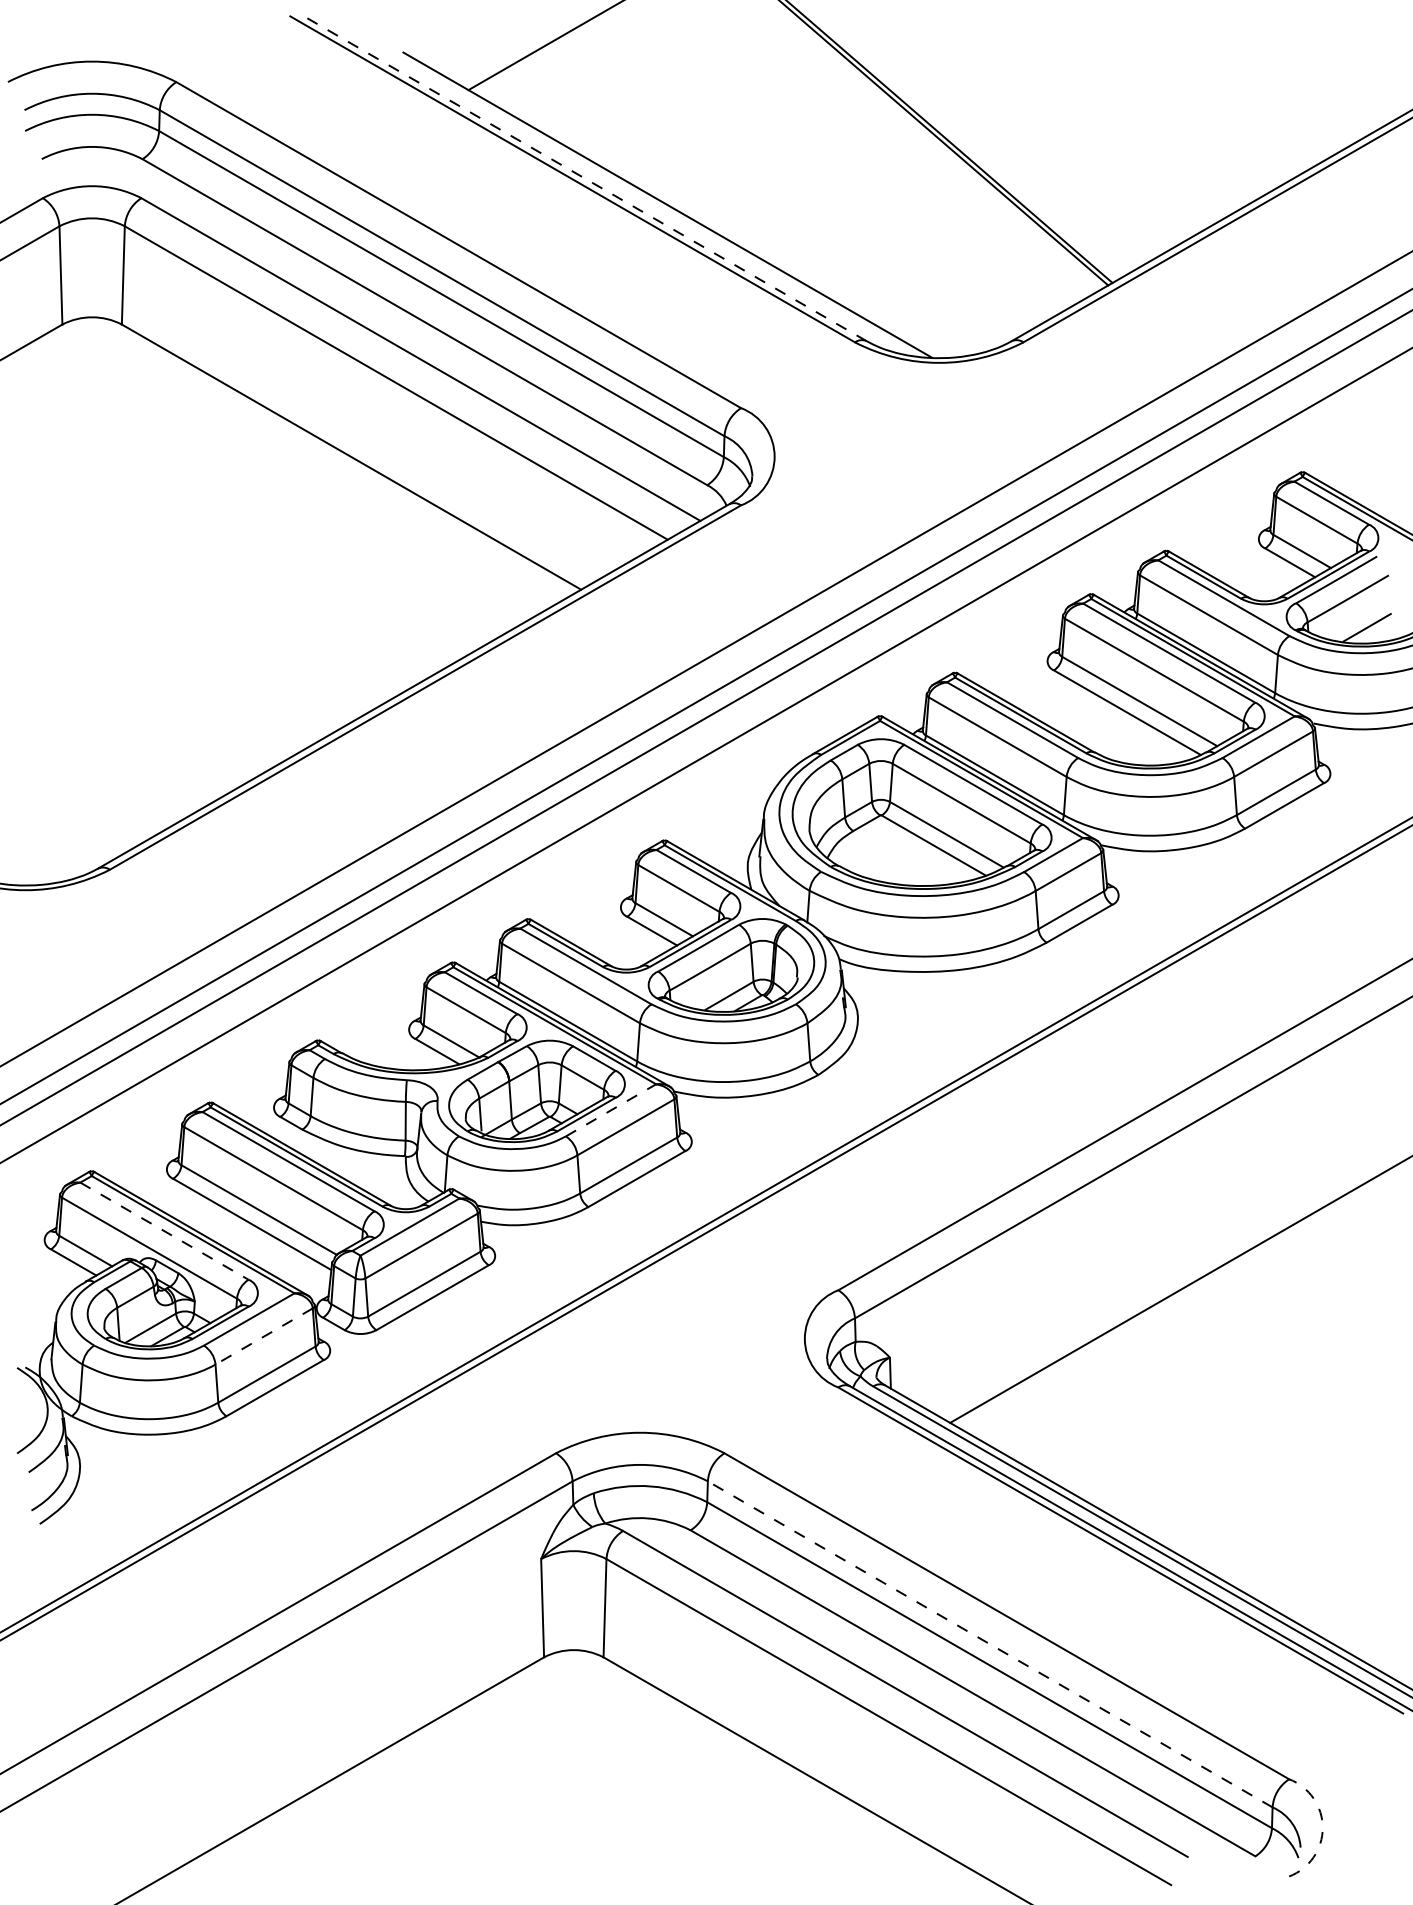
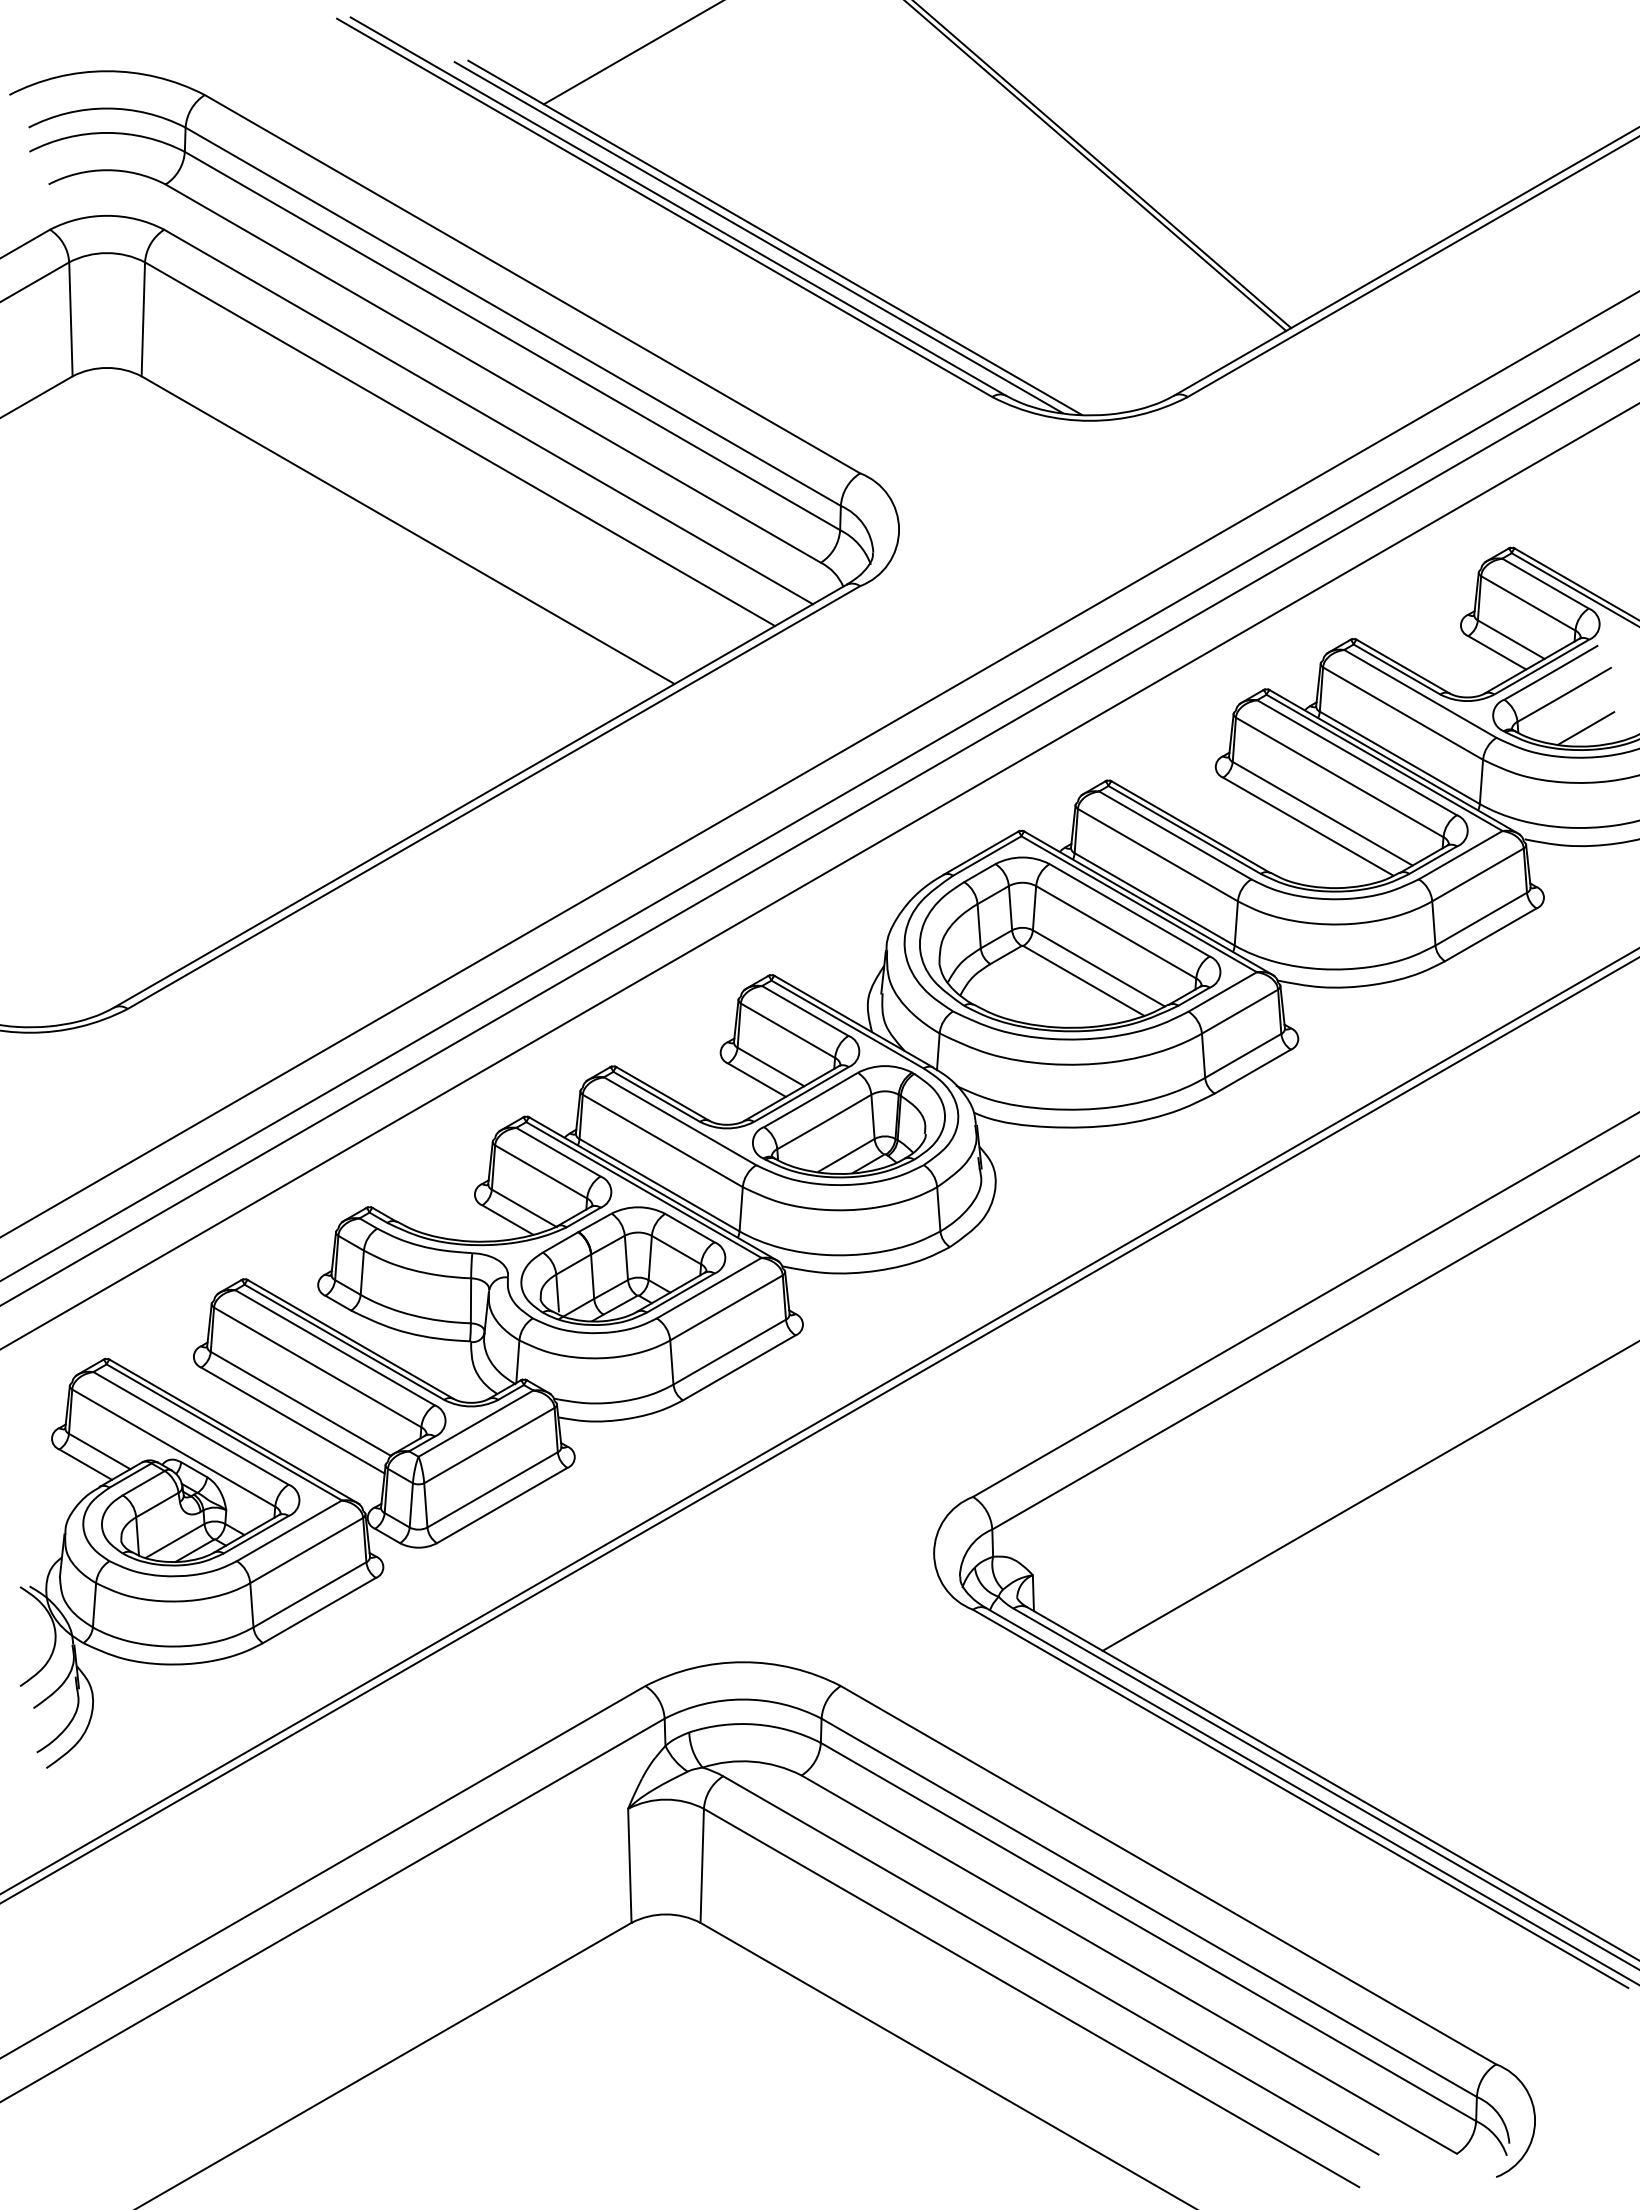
line: (583, 178) -> (677, 206), dashed -> solid
line: (653, 204) -> (758, 237), added
line: (611, 1109) -> (709, 1287), dashed -> solid
line: (164, 1231) -> (191, 1428), dashed -> solid
line: (263, 1336) -> (306, 1550), dashed -> solid
line: (989, 1644) -> (1148, 1907), dashed -> solid
arc: (1323, 1827) -> (1535, 2120), dashed -> solid

